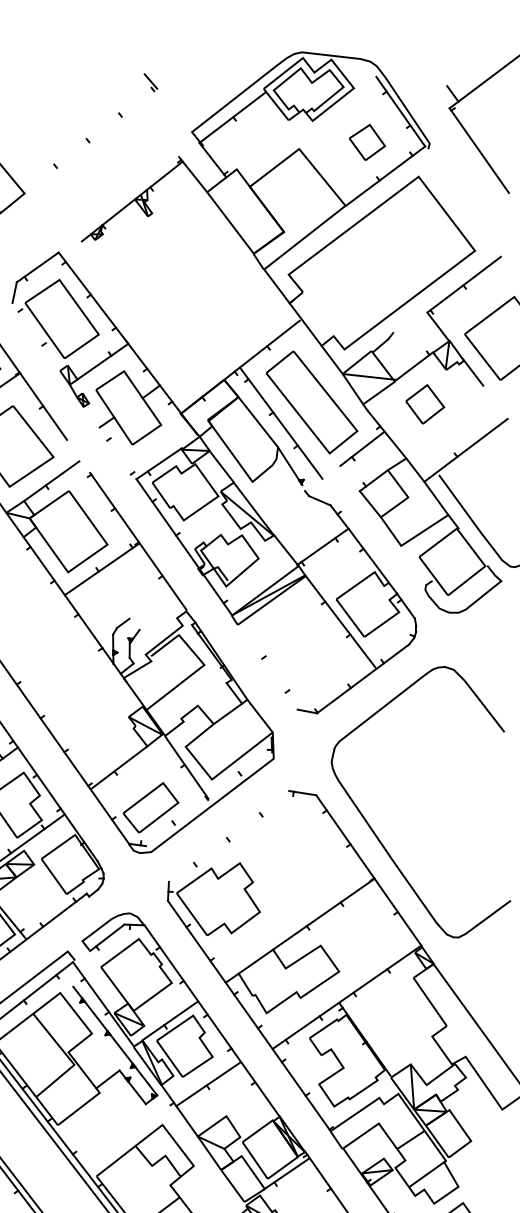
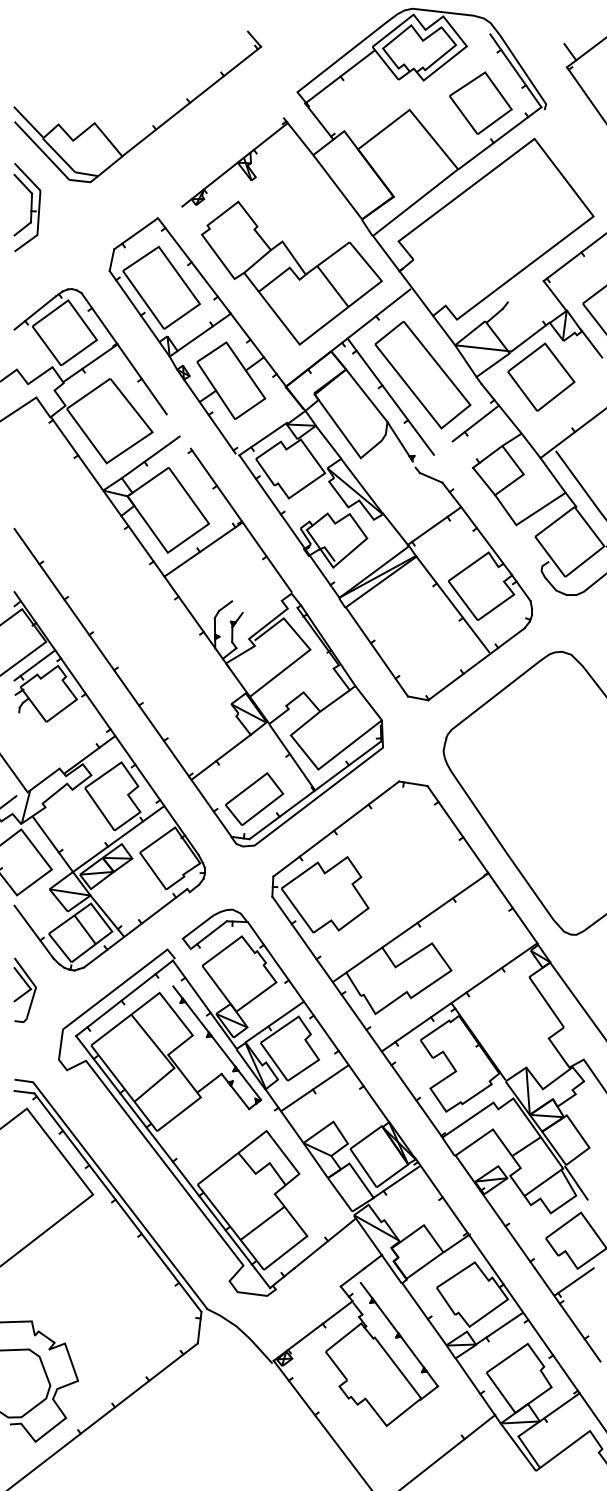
line: (90, 141) -> (191, 101), added
part: (366, 141) -> (480, 102), size x1.67
part: (186, 304) -> (291, 272), added
line: (36, 336) -> (134, 306), added
part: (425, 403) -> (541, 376), size x1.67
line: (107, 442) -> (209, 416), added
line: (267, 666) -> (376, 651), added
line: (209, 799) -> (315, 790), added
line: (229, 835) -> (336, 828), added
line: (458, 1174) -> (576, 1182), added

